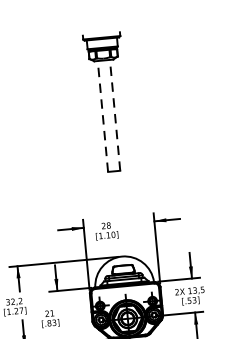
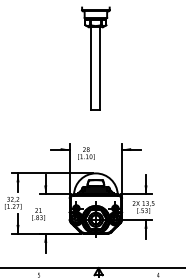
line: (115, 115) -> (100, 68), dashed -> solid
line: (103, 116) -> (91, 68), dashed -> solid

